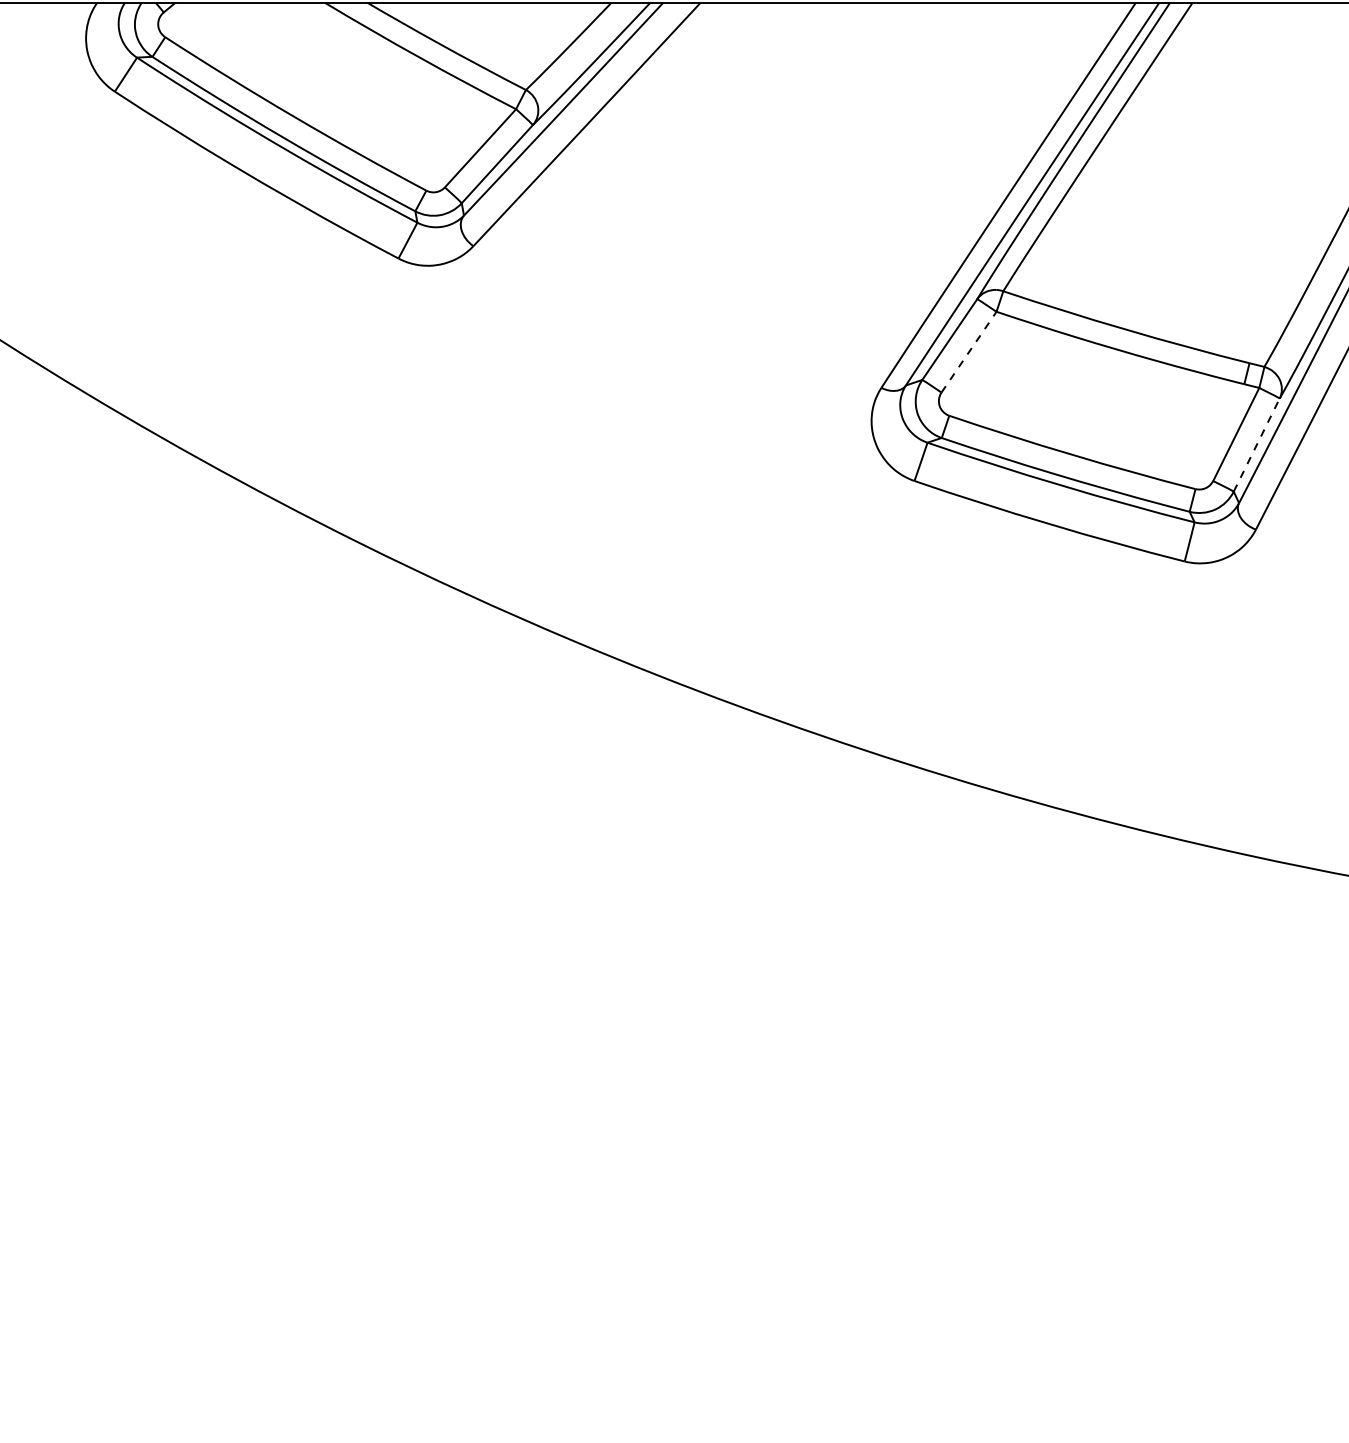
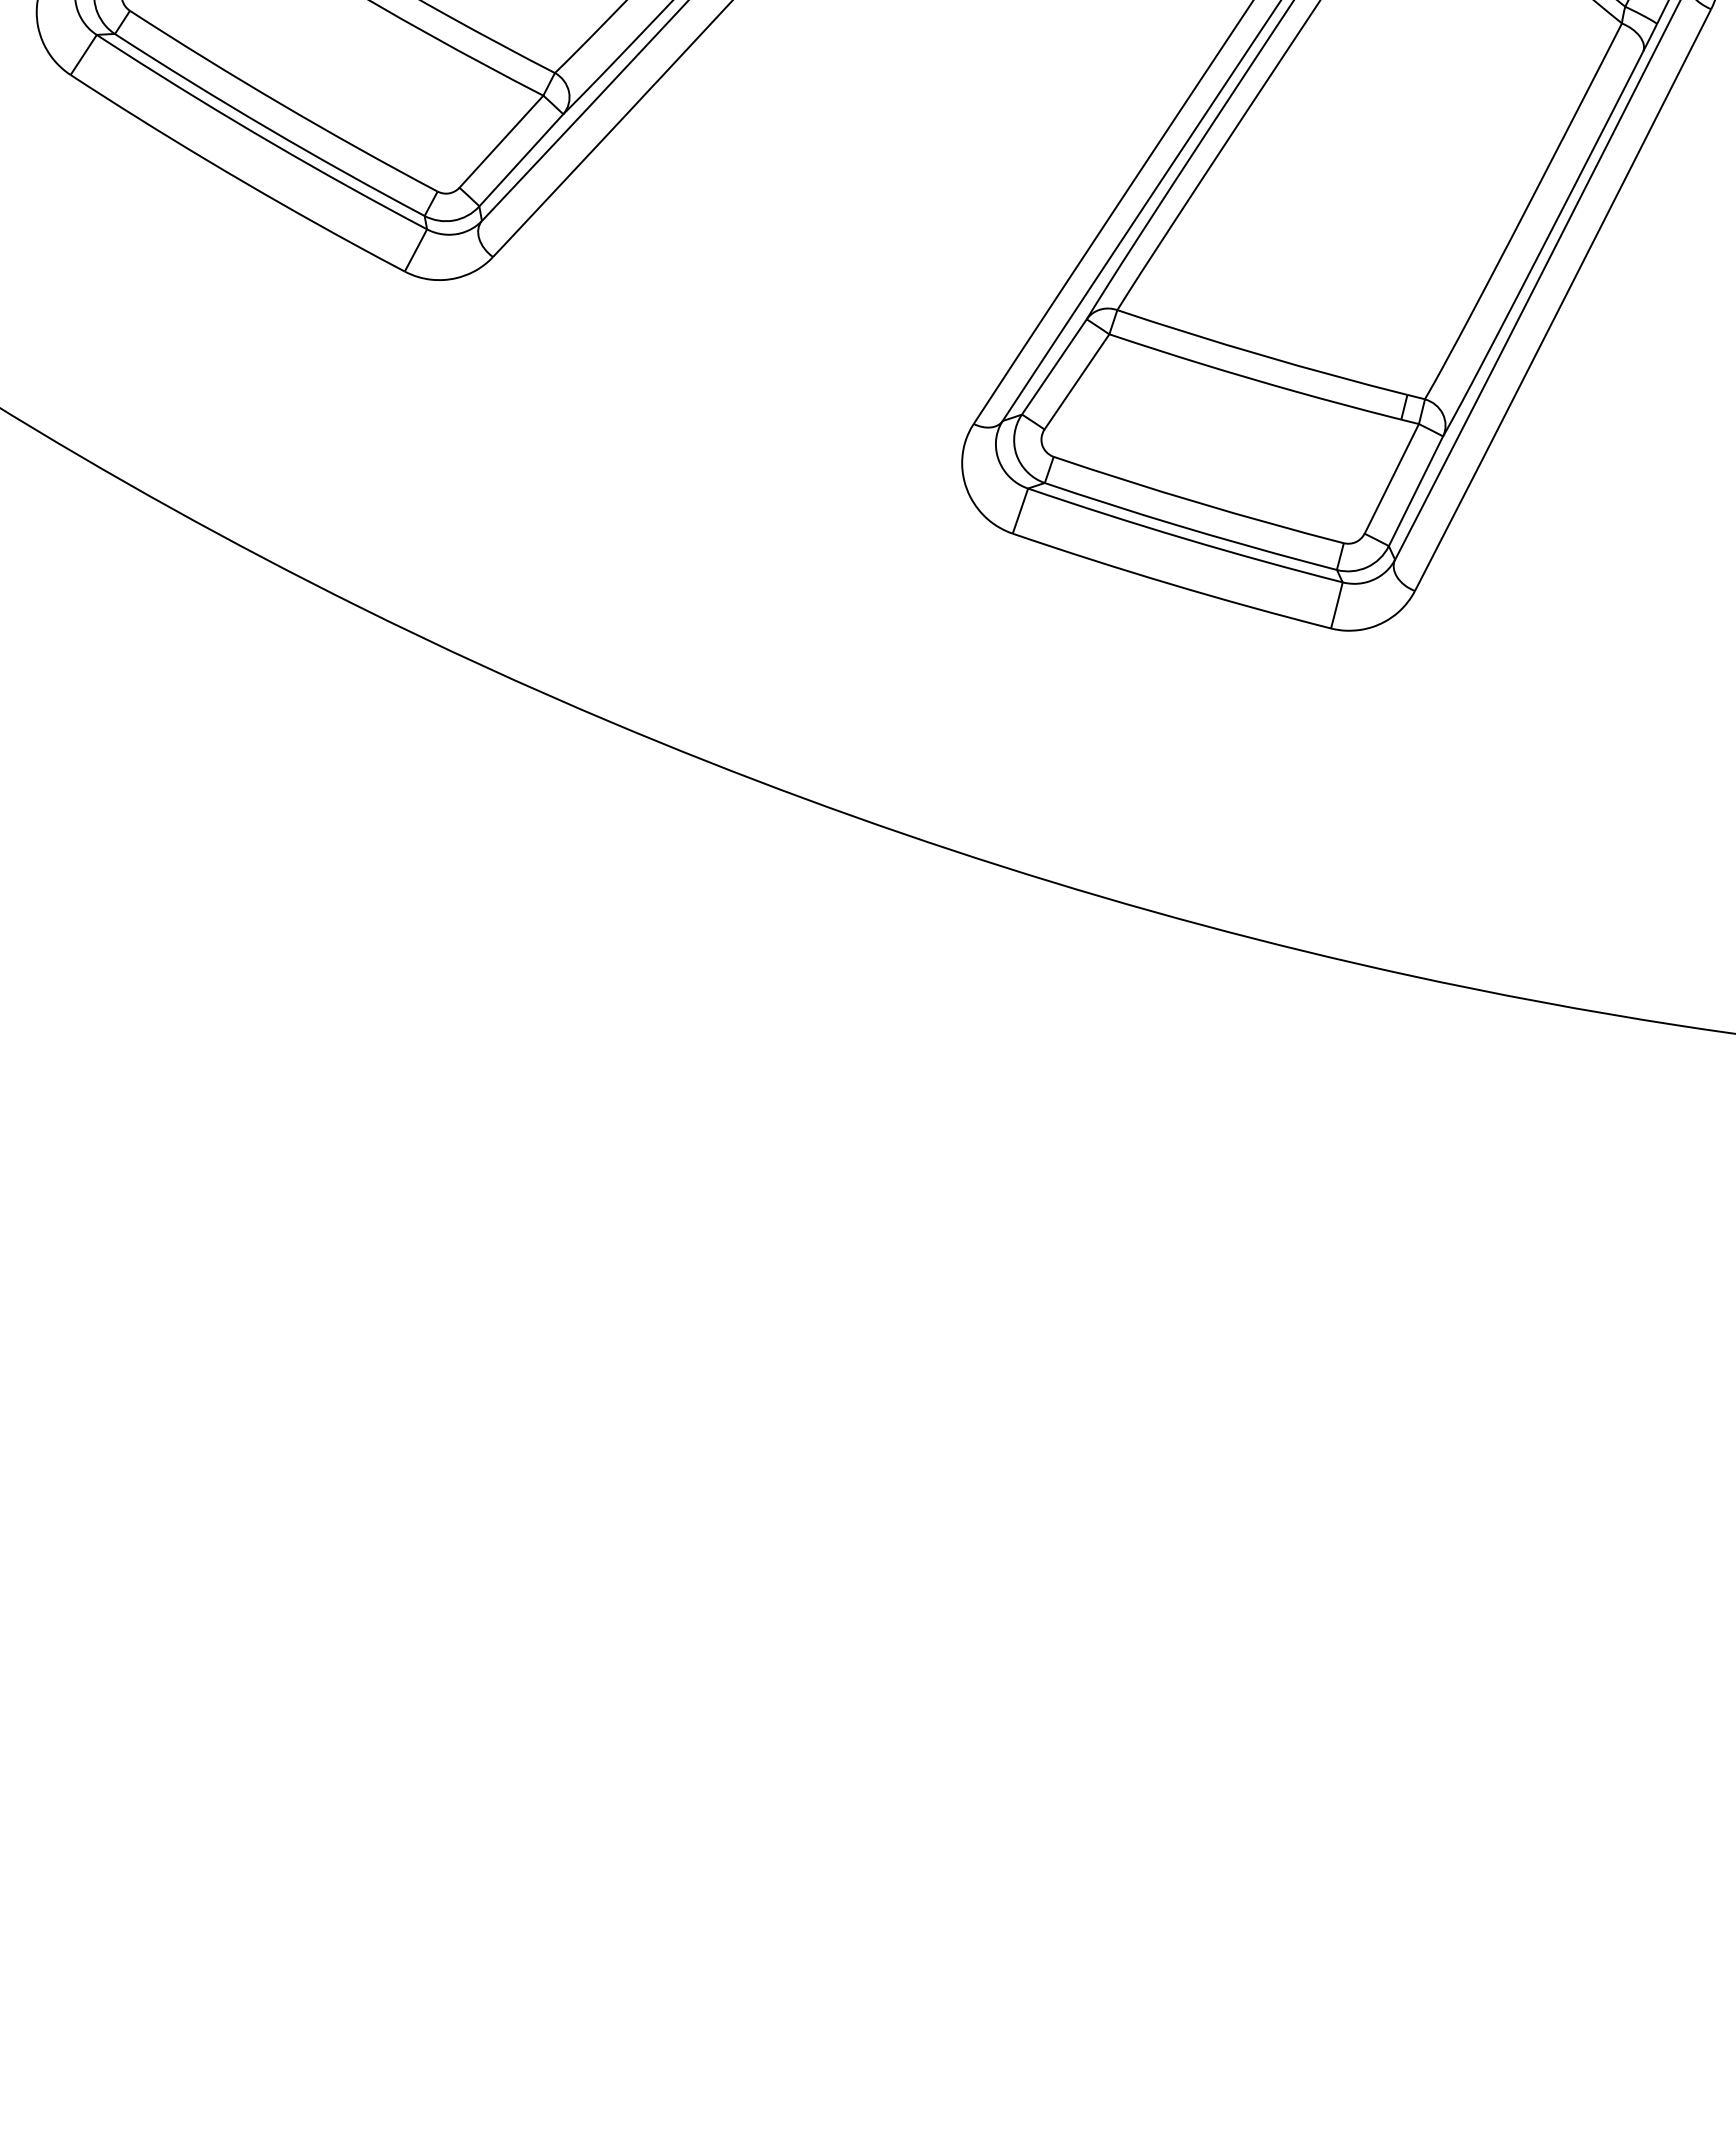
line: (968, 351) -> (1076, 381), dashed -> solid
line: (1257, 444) -> (1416, 490), dashed -> solid

